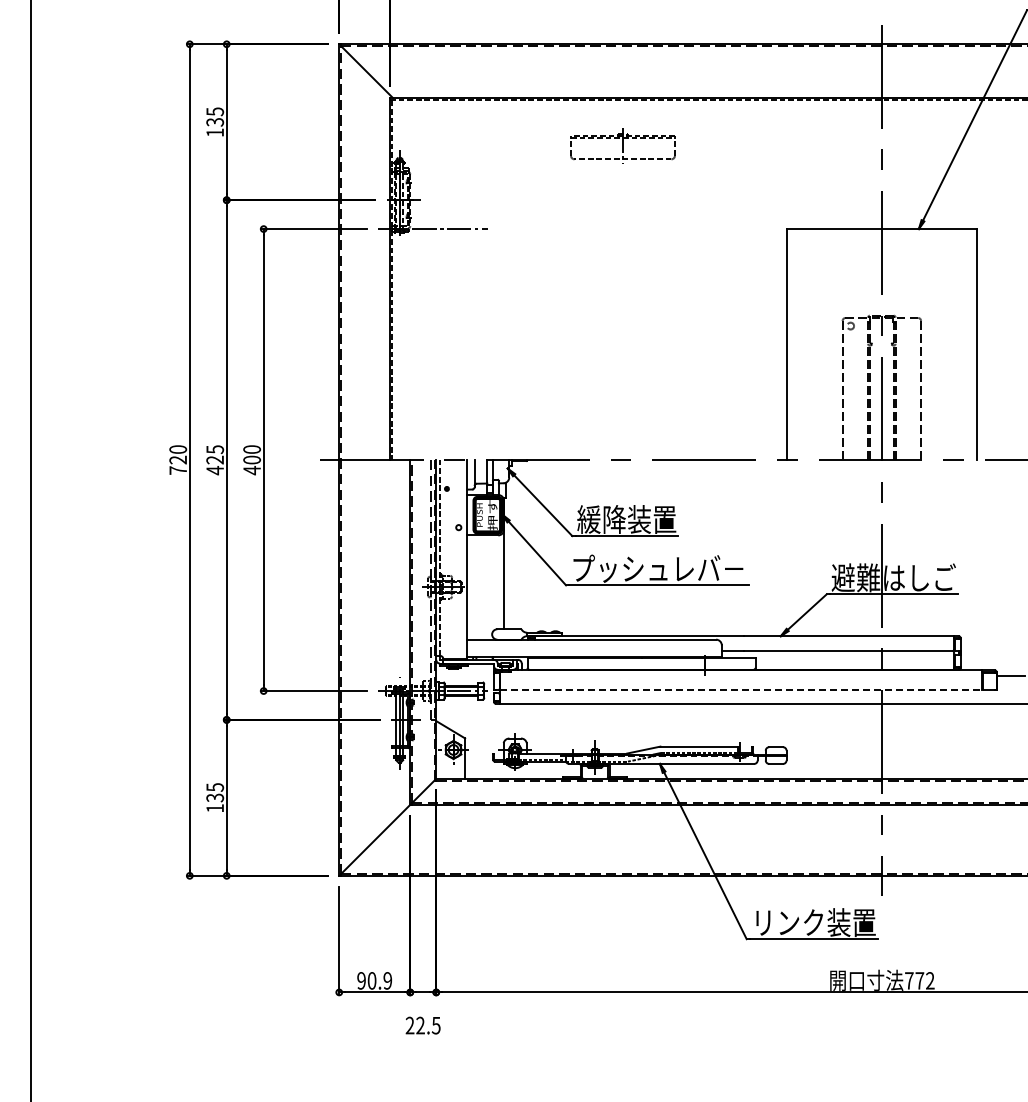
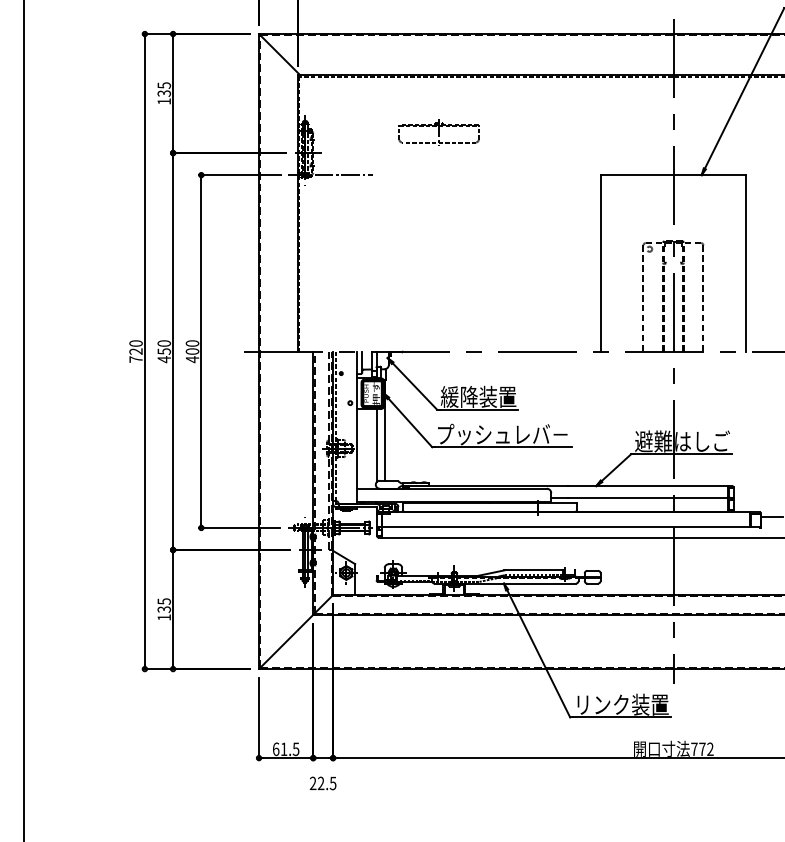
part: (622, 145) -> (438, 131), moved
text: (215, 454) -> (164, 347), 425 -> 450
line: (493, 582) -> (376, 445), added
line: (741, 689) -> (566, 526), dashed -> solid
text: (374, 980) -> (285, 749), 90.9 -> 61.5

